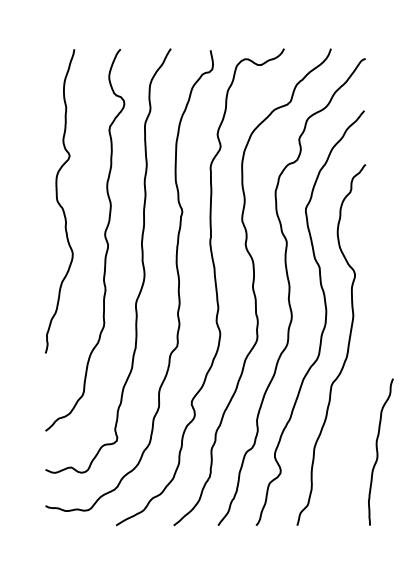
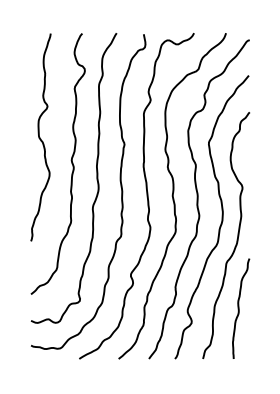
curve: (378, 451) -> (239, 308), moved

